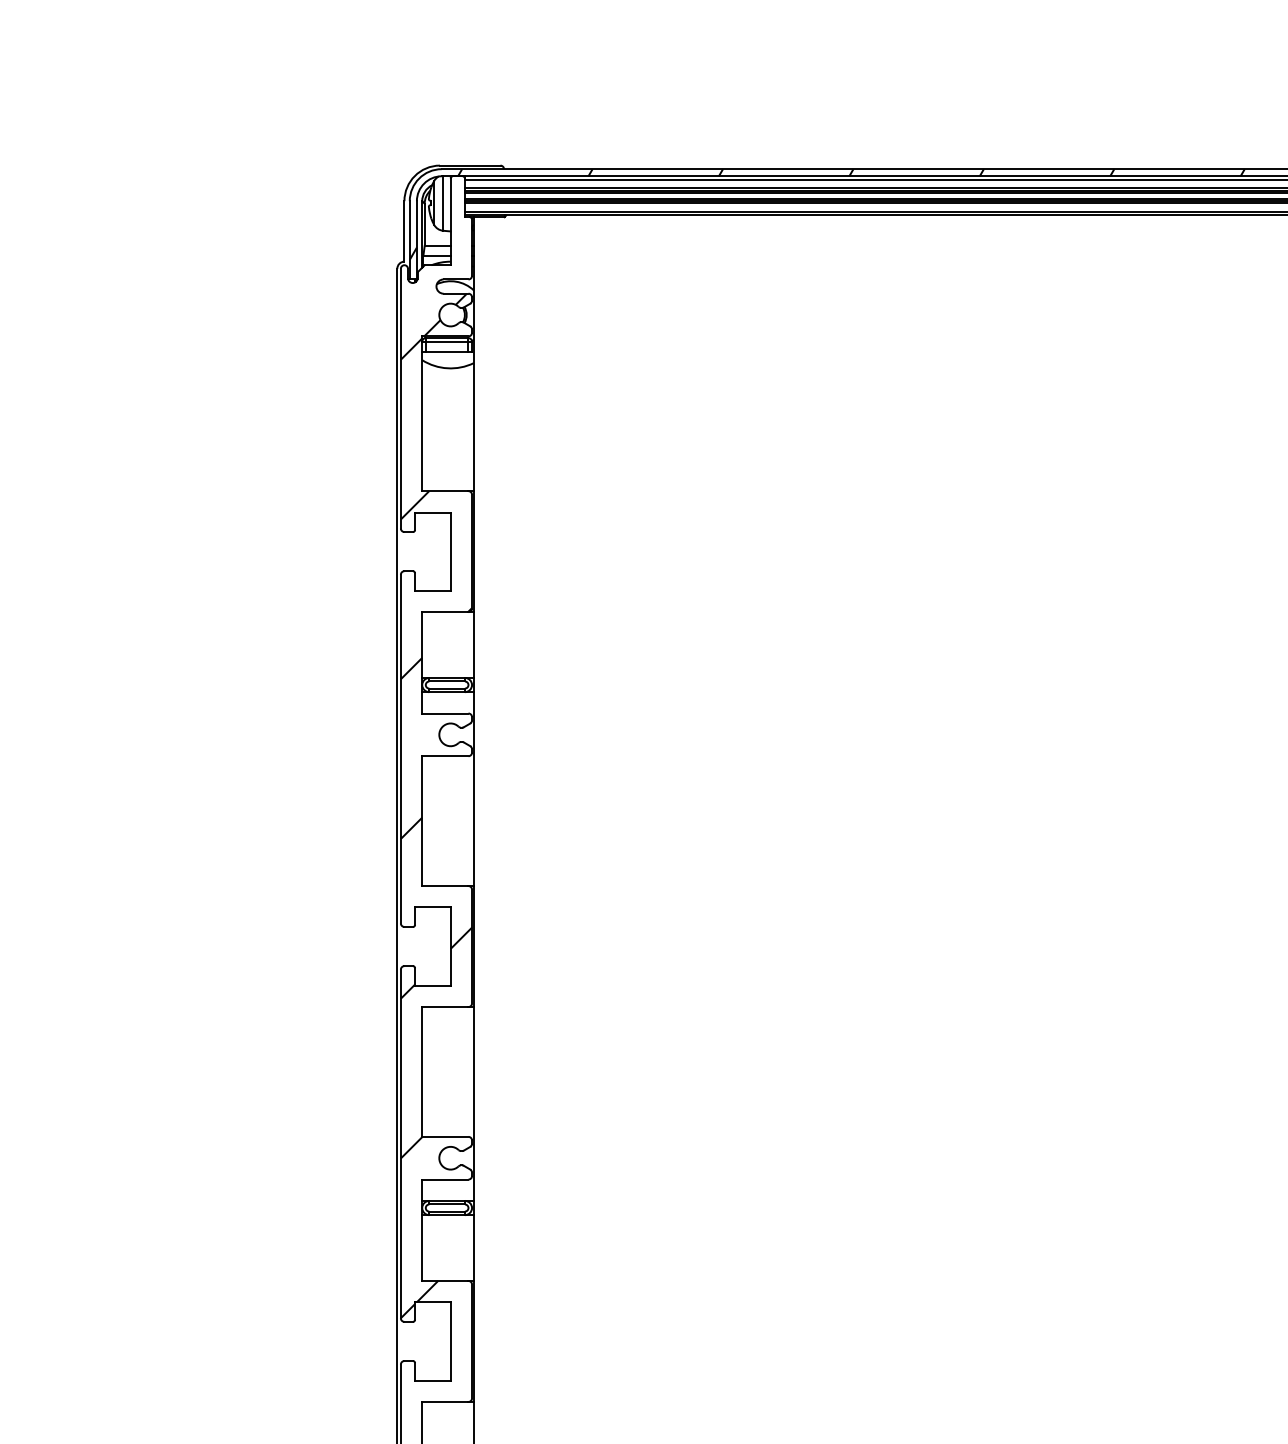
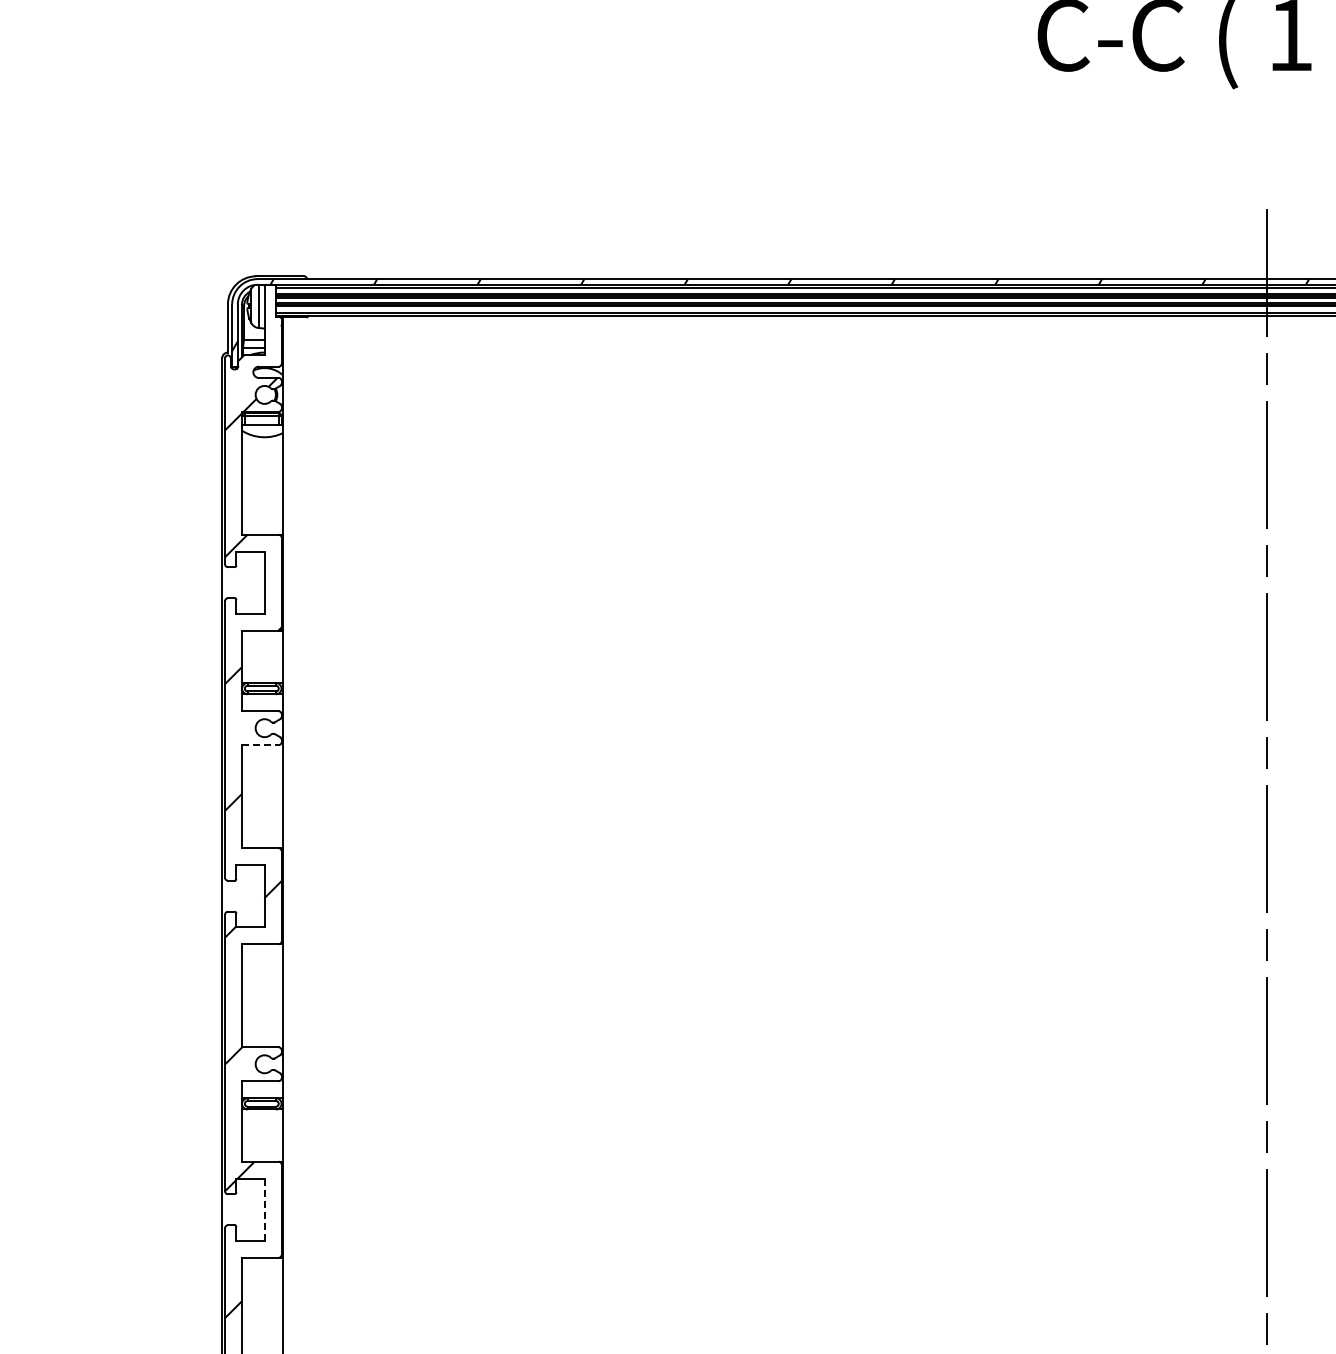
line: (445, 756) -> (260, 745), solid -> dashed
line: (450, 1342) -> (264, 1210), solid -> dashed

